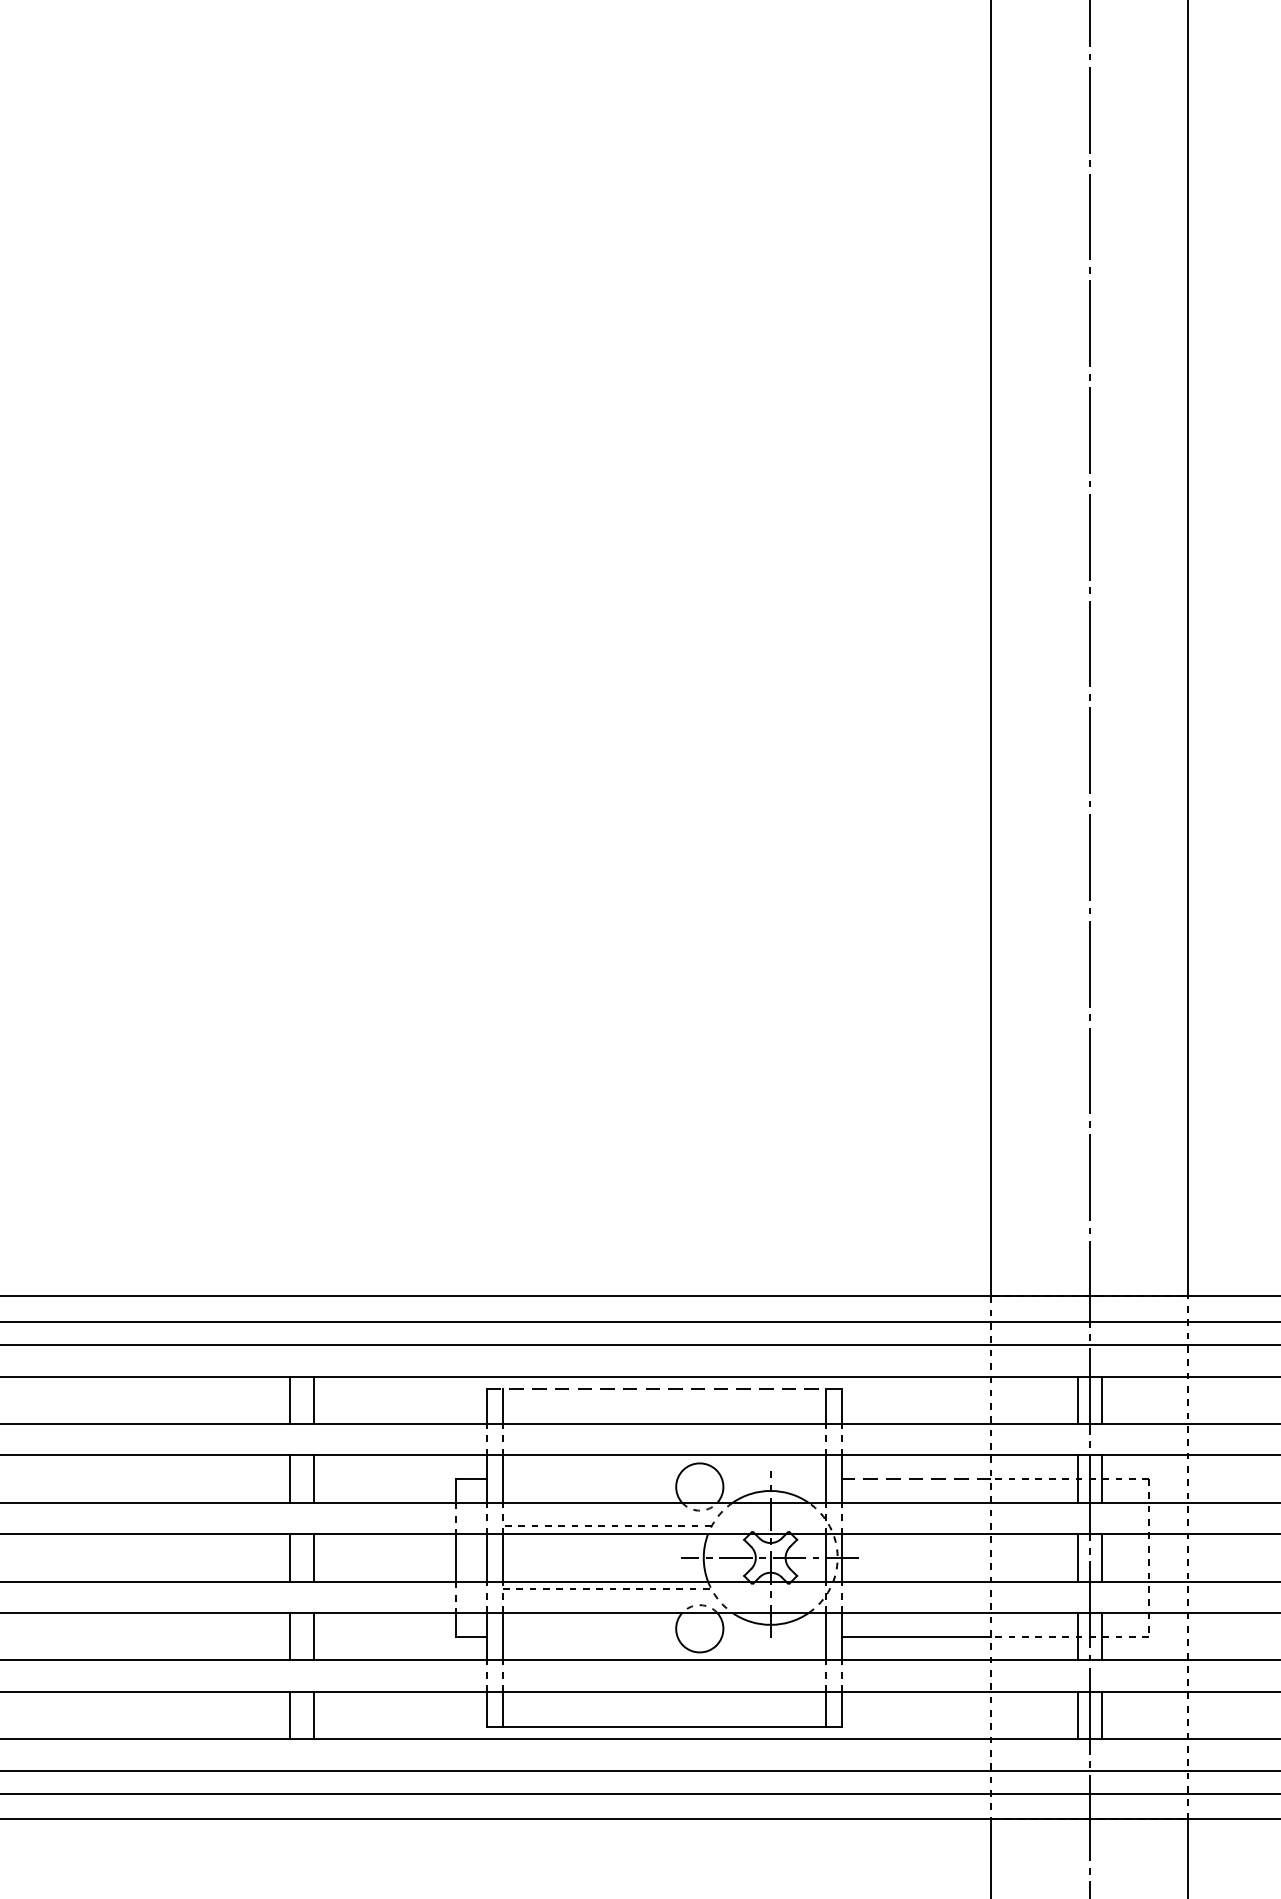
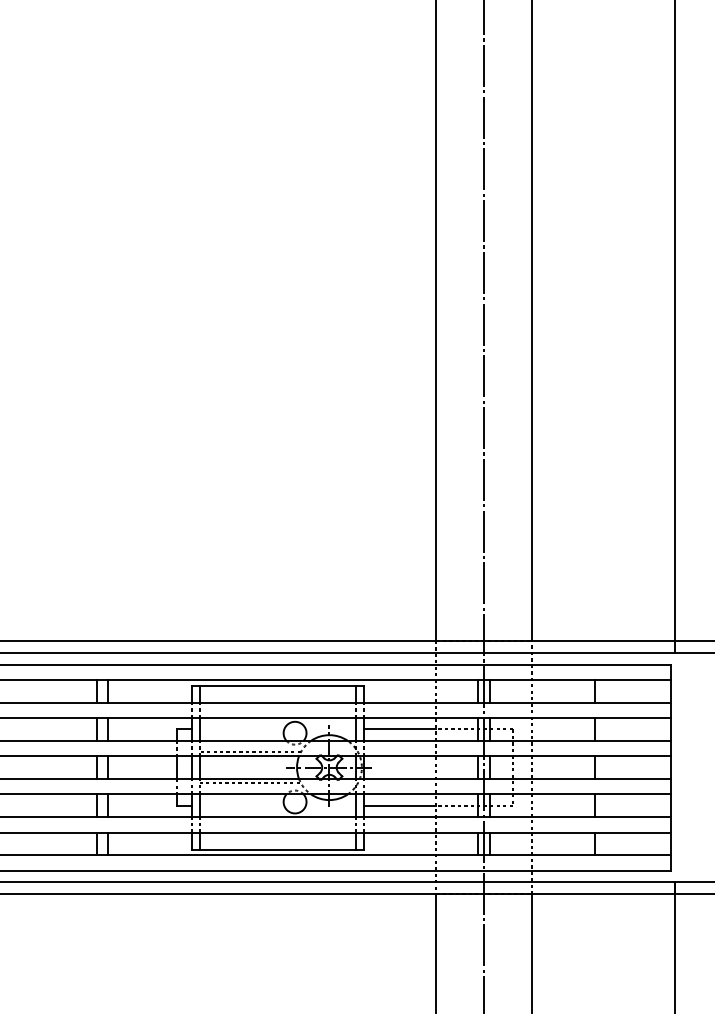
line: (663, 1388) -> (277, 685), dashed -> solid
line: (915, 1479) -> (399, 729), dashed -> solid

